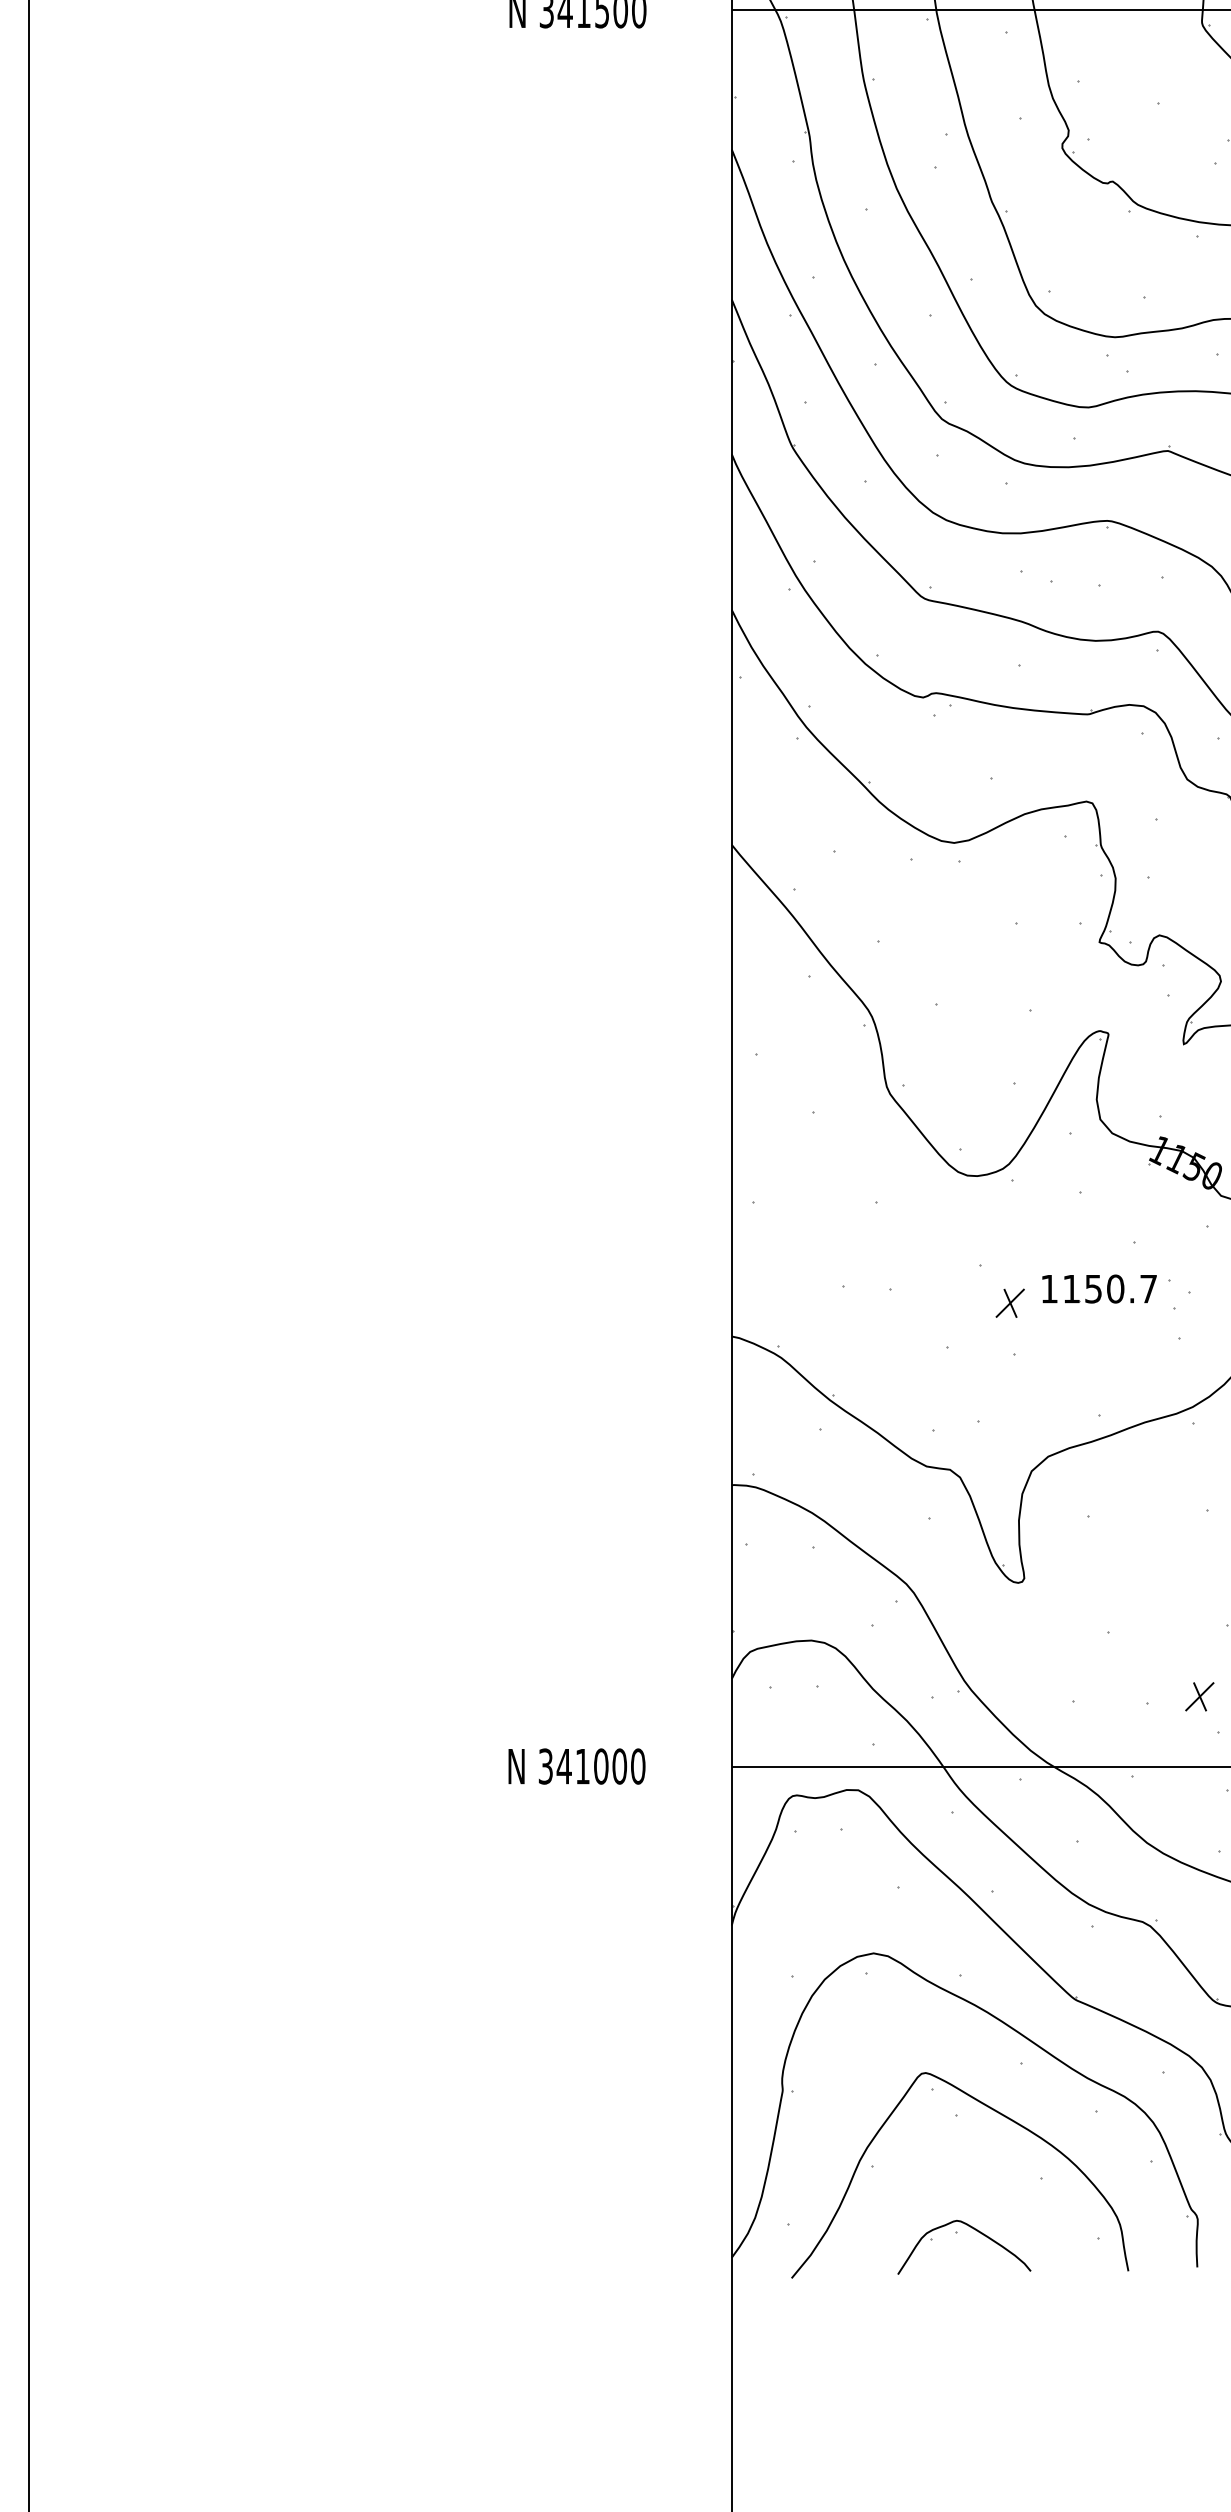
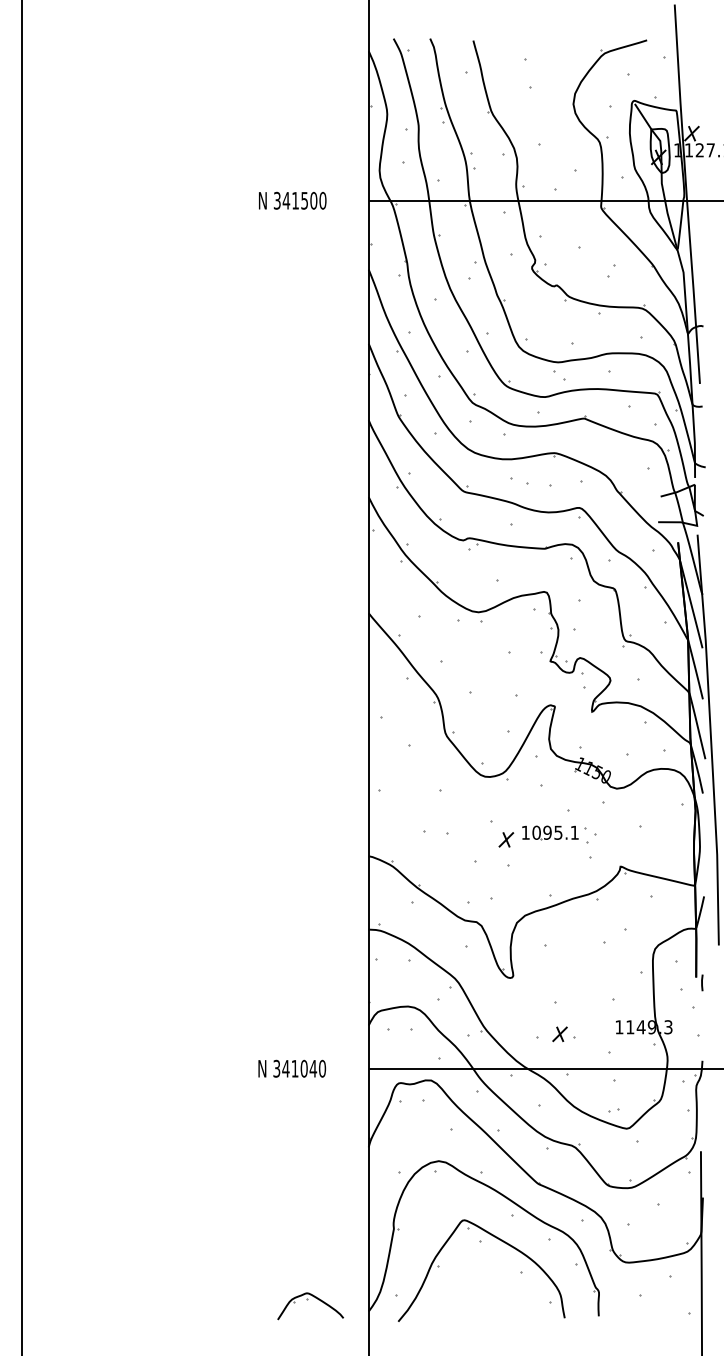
text: (1109, 1288) -> (555, 832), 1150.7 -> 1095.1
part: (1198, 1697) -> (559, 1034), moved
text: (620, 1765) -> (313, 1068), 341000 -> 341040
part: (957, 2235) -> (307, 1300), moved

